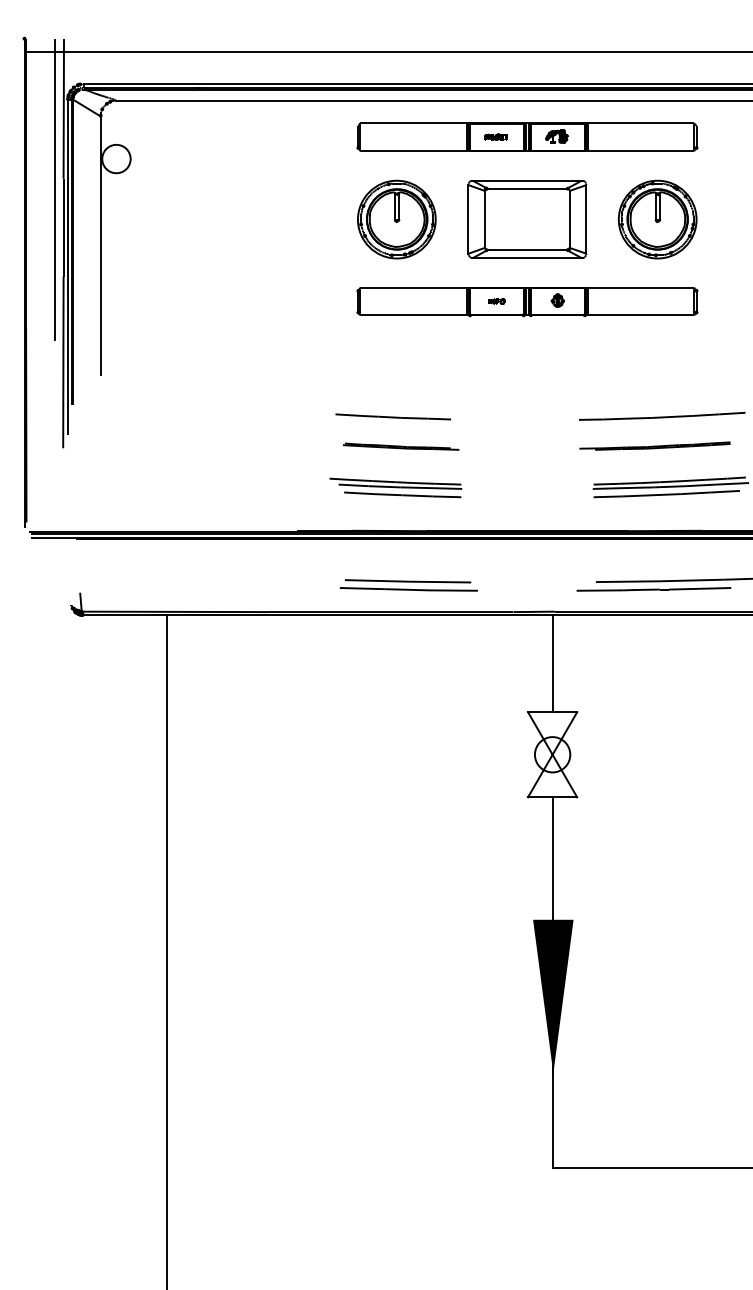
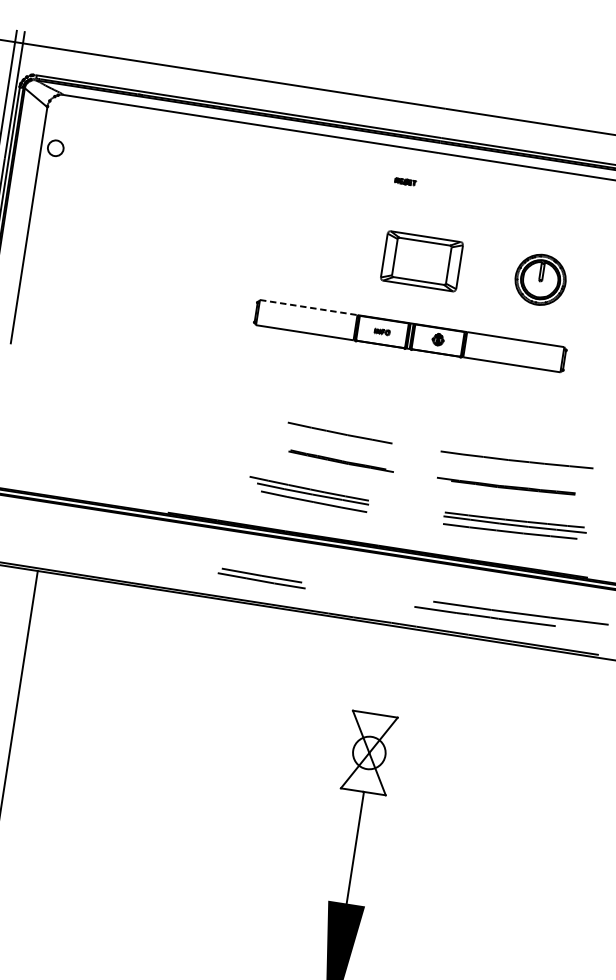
part: (527, 136) -> (433, 185), removed
circle: (116, 158) -> (55, 147), size x0.6
part: (396, 219) -> (302, 242), removed
part: (527, 219) -> (421, 261), size x0.7
part: (657, 219) -> (540, 279), size x0.7
line: (414, 287) -> (309, 307), solid -> dashed
line: (393, 416) -> (340, 432), moved
part: (401, 446) -> (341, 460), moved
part: (395, 487) -> (308, 494), moved
part: (408, 585) -> (261, 578), size x0.7
line: (552, 663) -> (382, 669), removed

